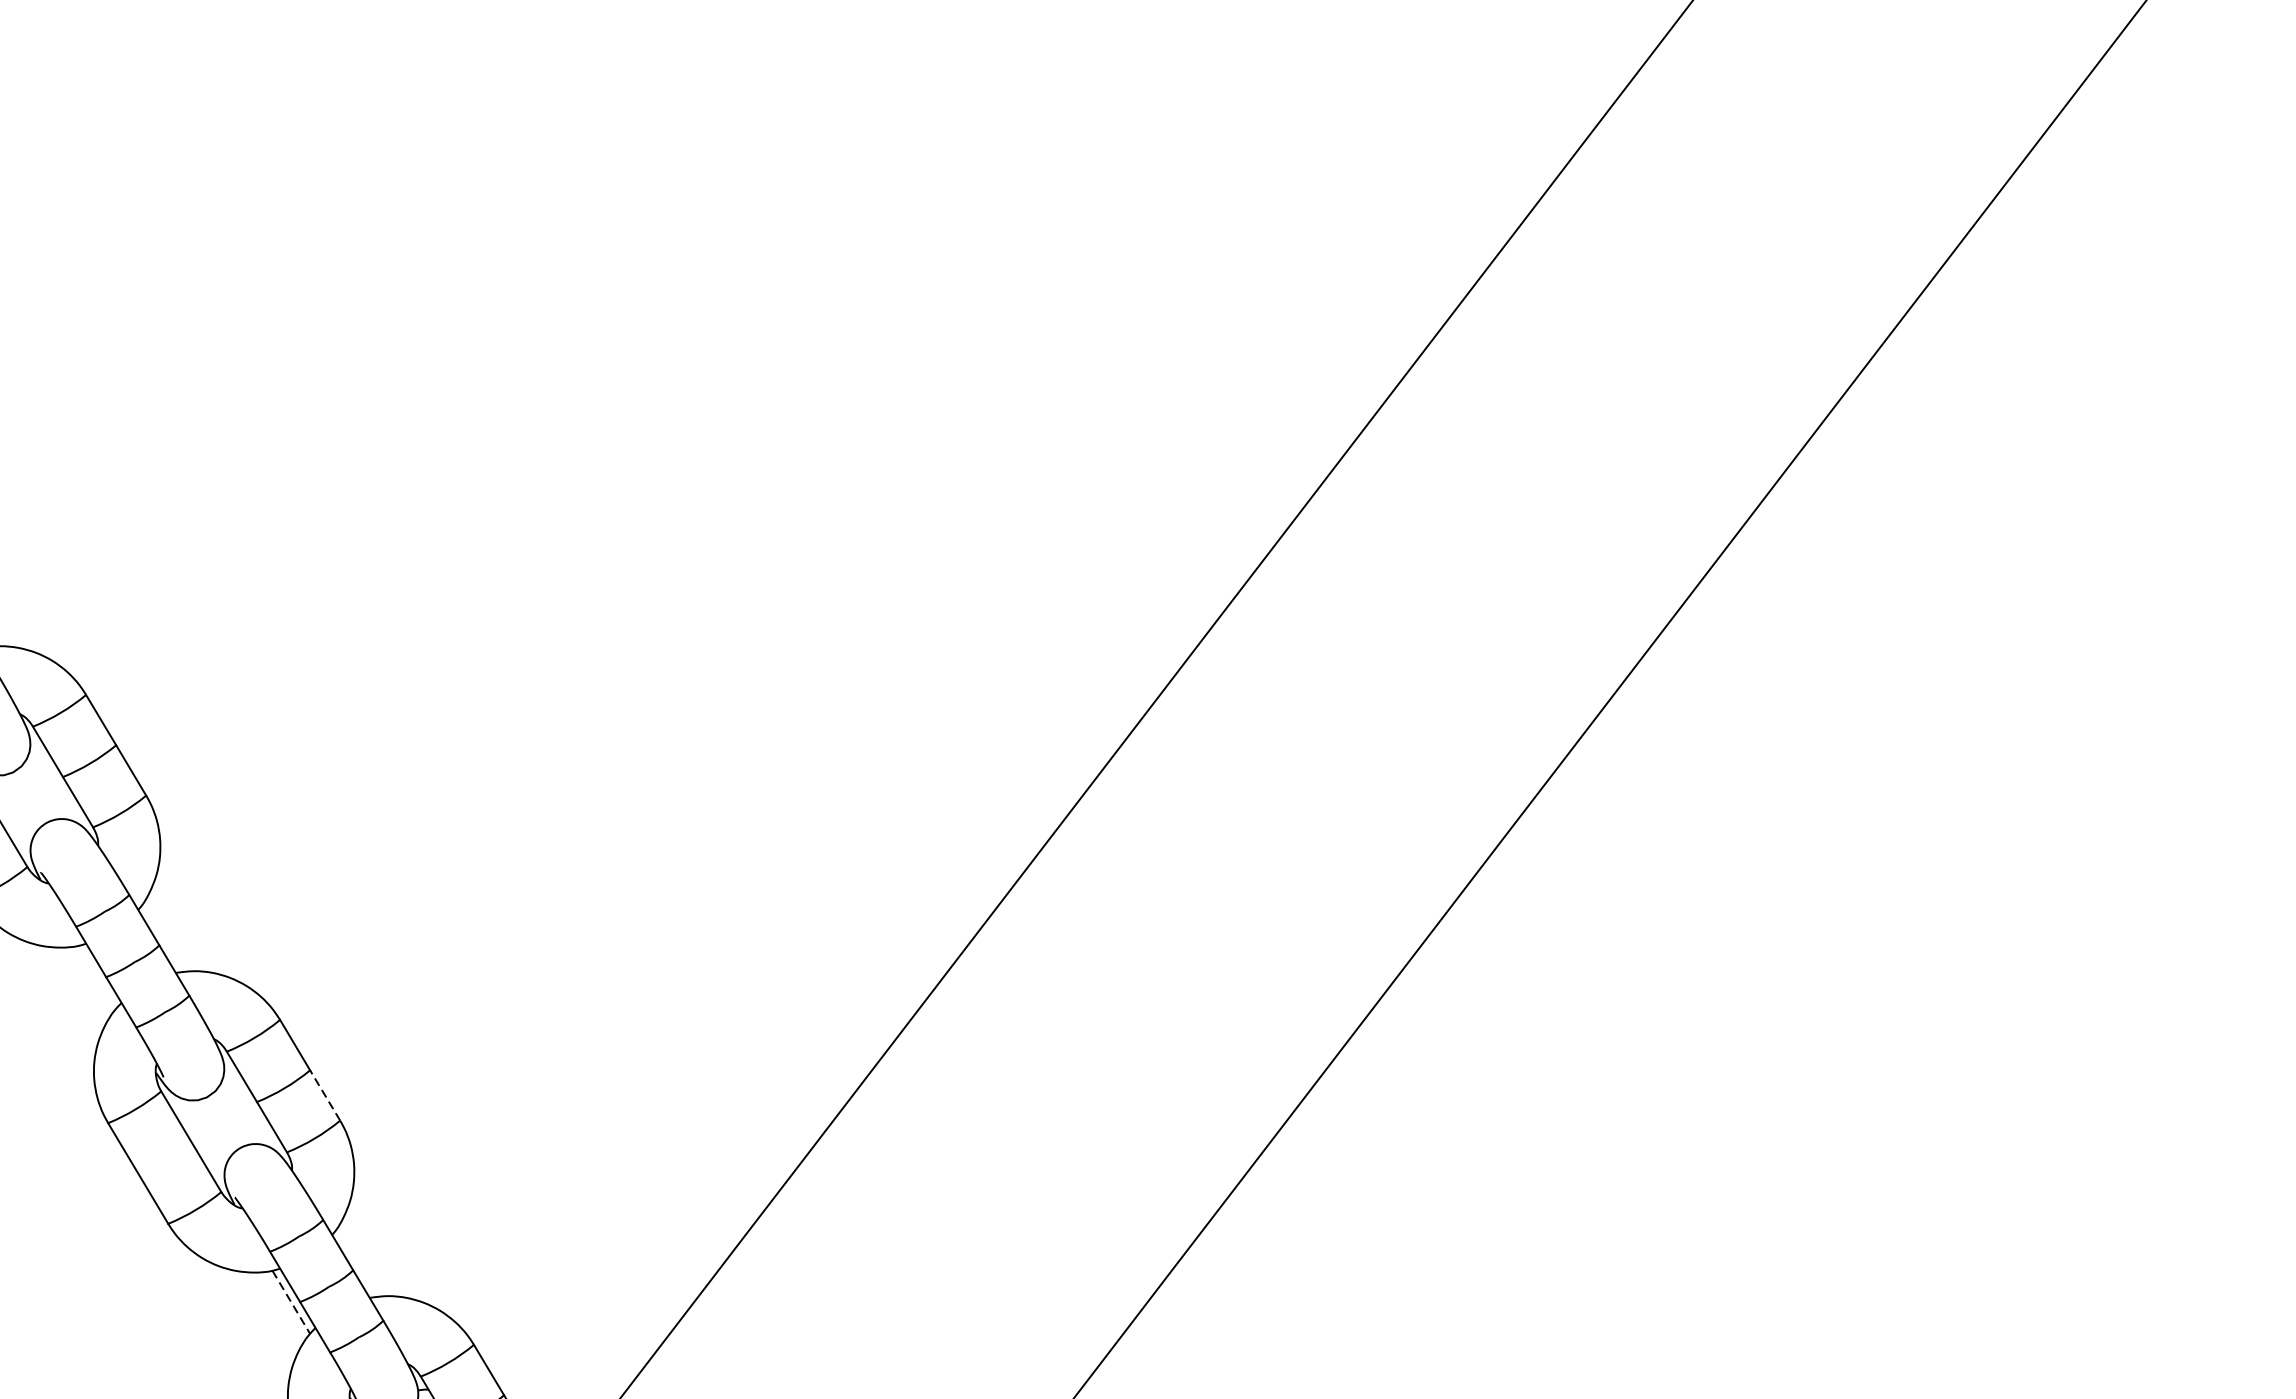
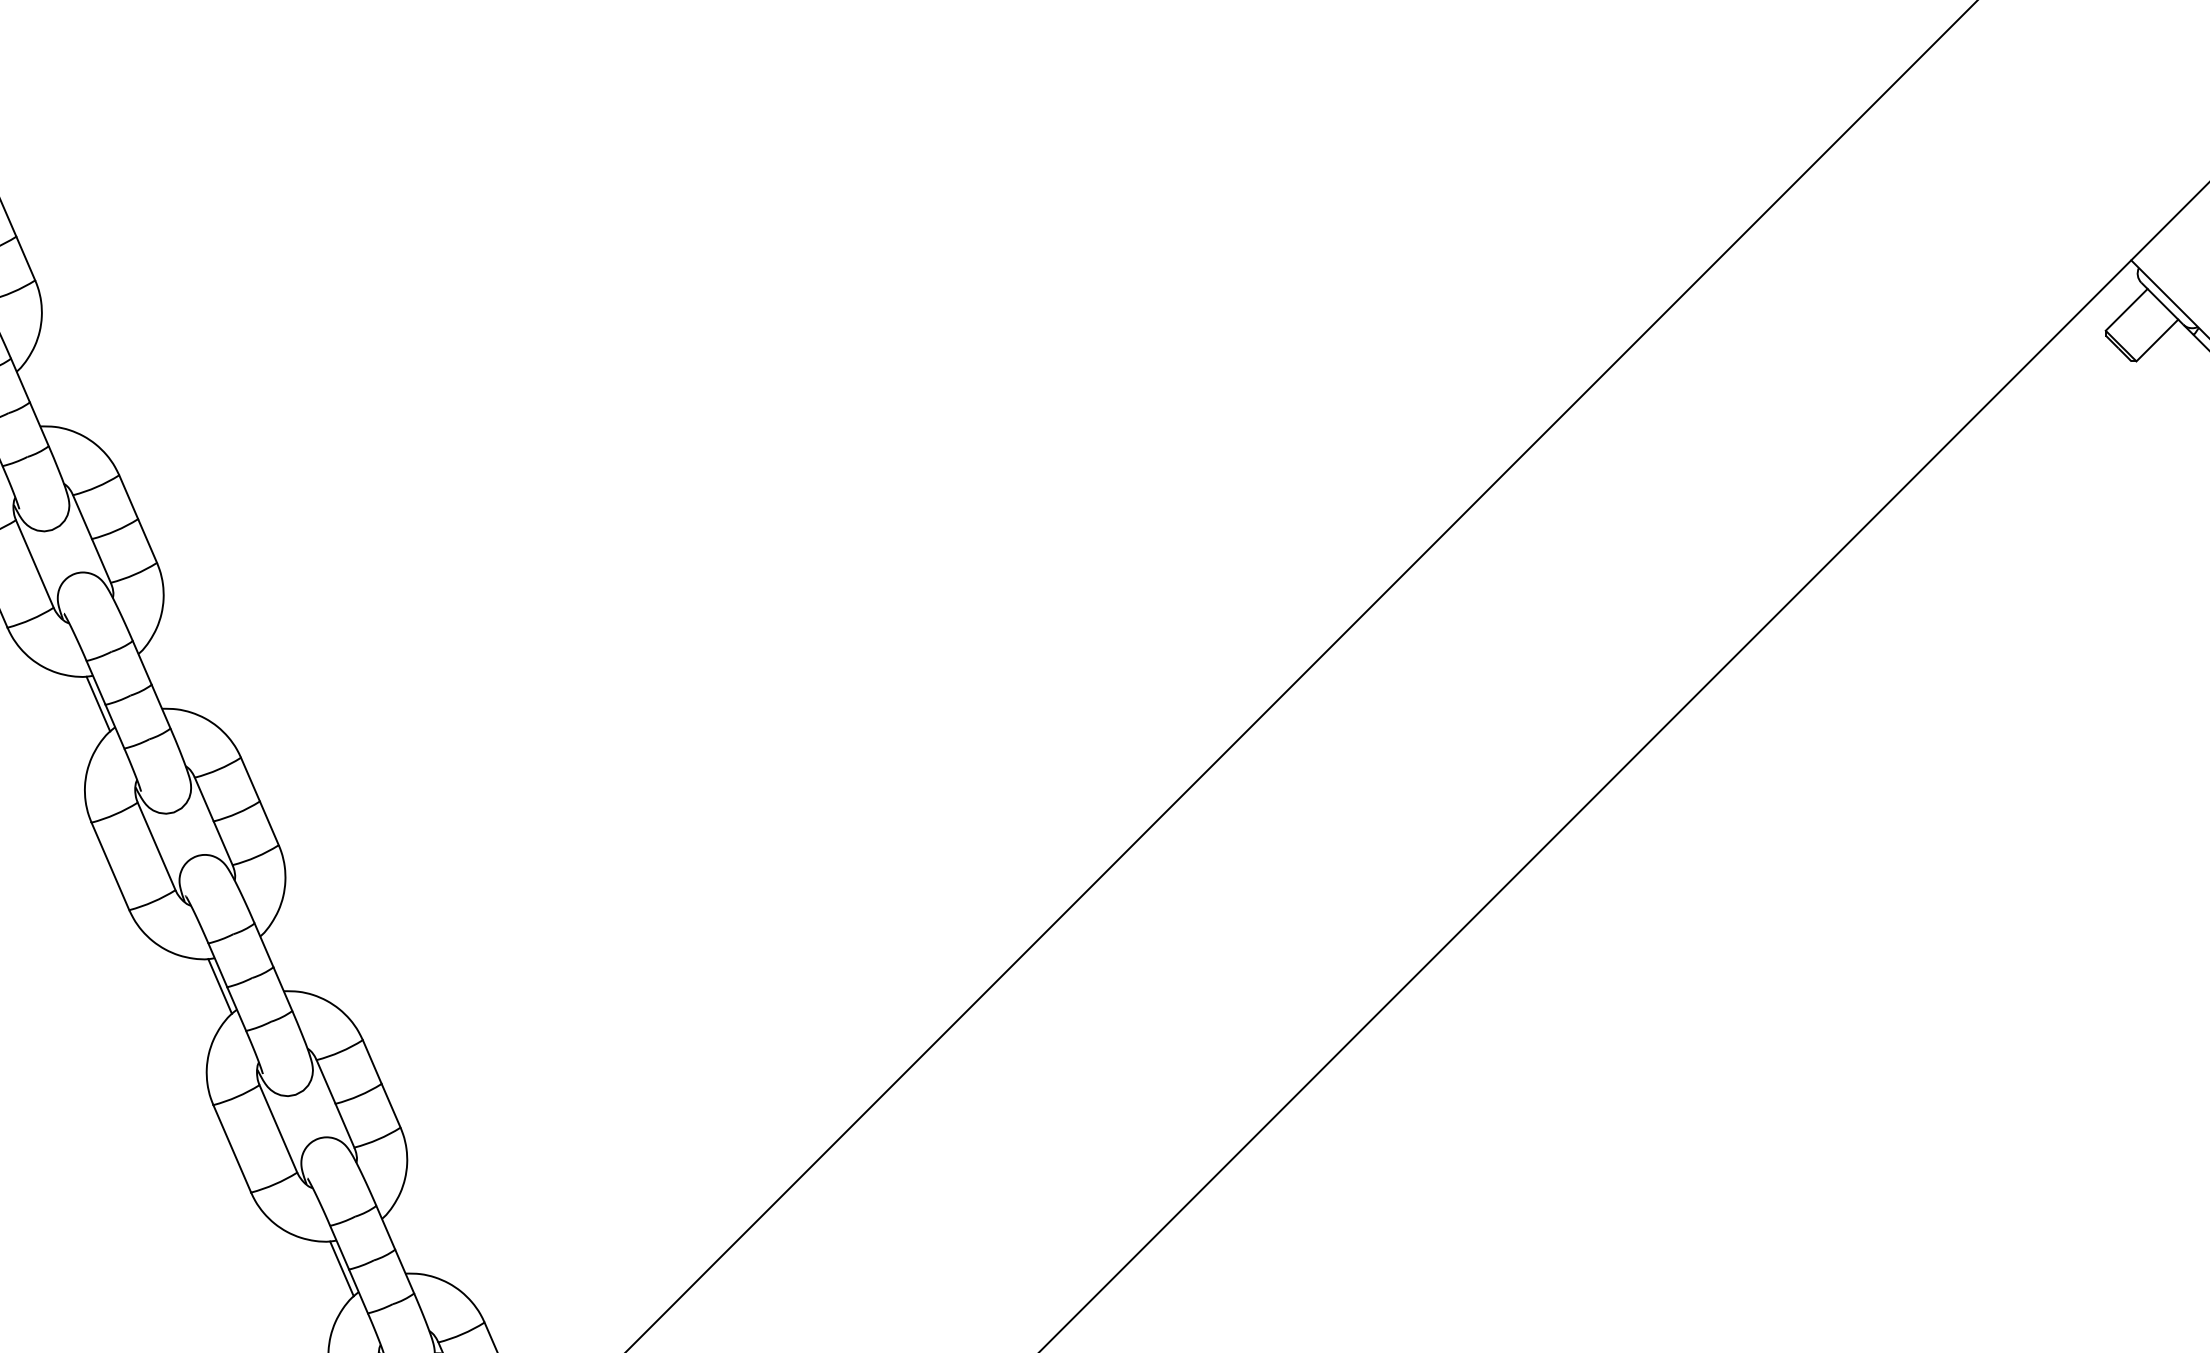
line: (96, 977) -> (219, 986), added
line: (325, 1095) -> (391, 1105), dashed -> solid
line: (290, 1301) -> (341, 1268), dashed -> solid

